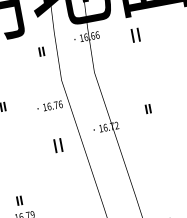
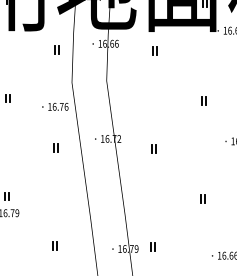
part: (134, 34) -> (154, 50), size x0.62
part: (147, 108) -> (153, 148), moved
part: (57, 145) -> (55, 147), size x0.62

